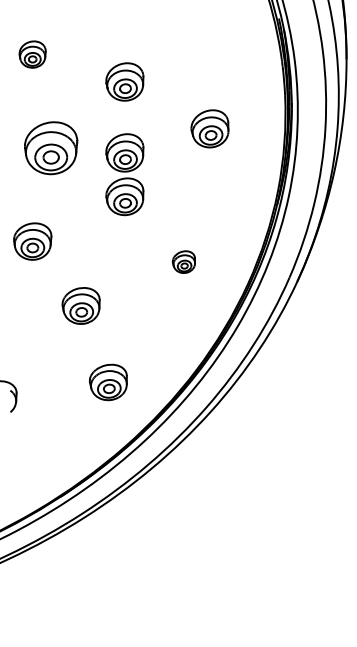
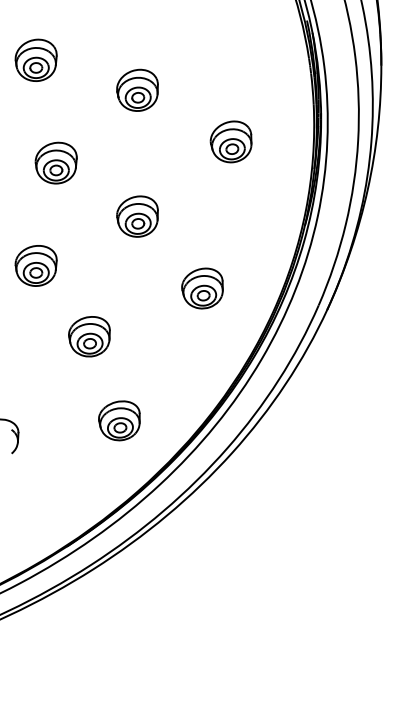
part: (32, 53) -> (35, 59), size x1.43
part: (50, 147) -> (55, 162), size x0.71
part: (124, 152) -> (137, 167), removed
part: (183, 262) -> (202, 288), size x1.67

